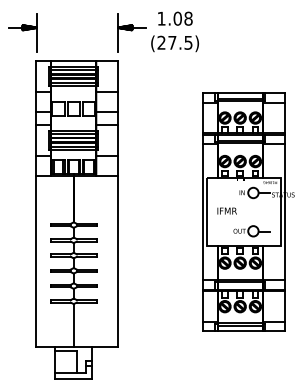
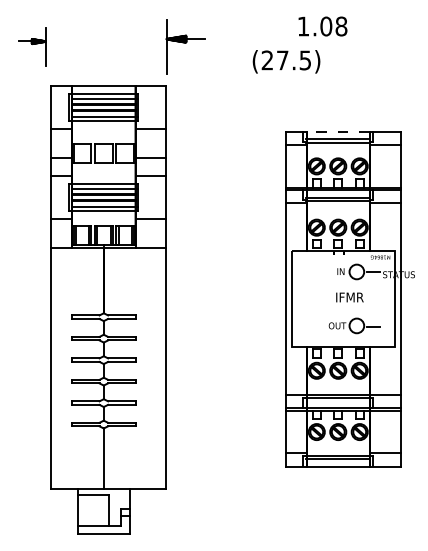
text: (175, 18) -> (322, 26), moved
part: (23, 32) -> (32, 46), size x0.7
text: (175, 43) -> (286, 61), moved
line: (240, 93) -> (338, 131), solid -> dashed
text: (226, 211) -> (349, 297), moved

